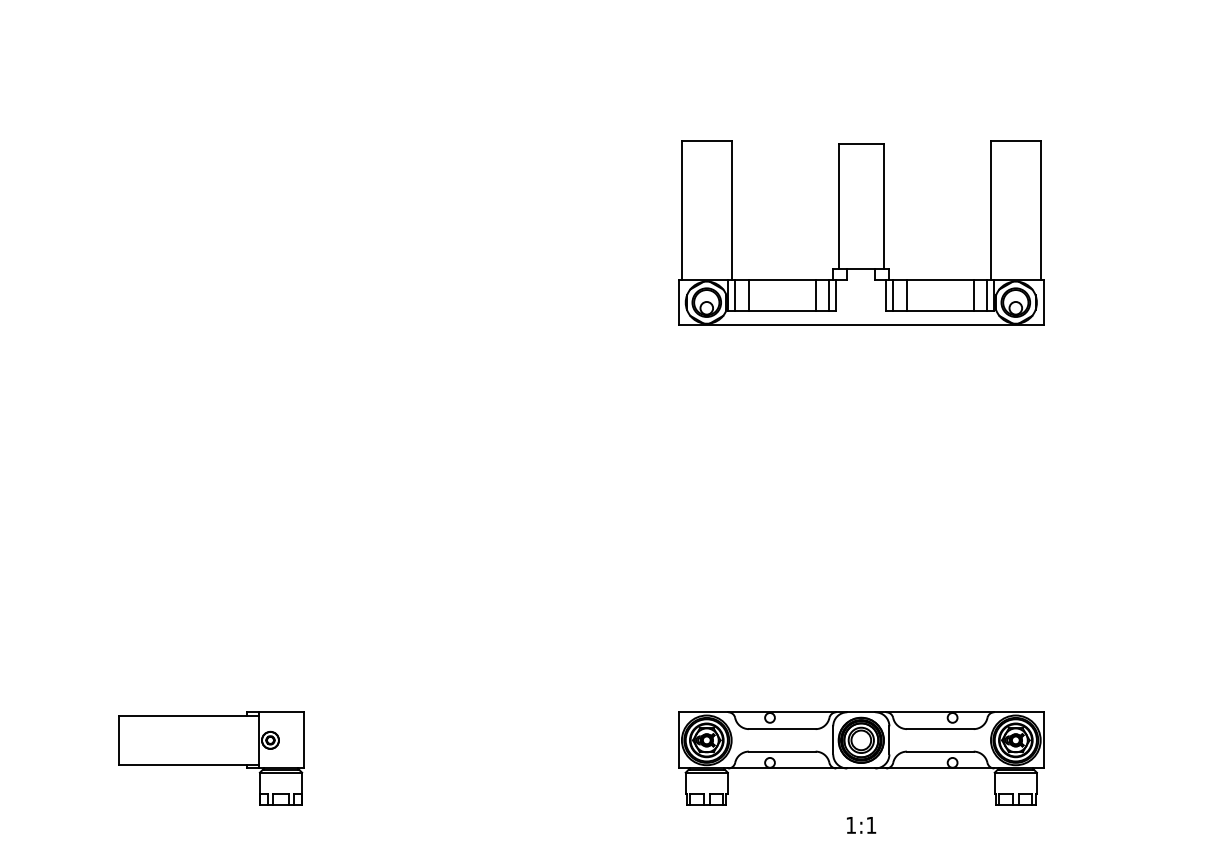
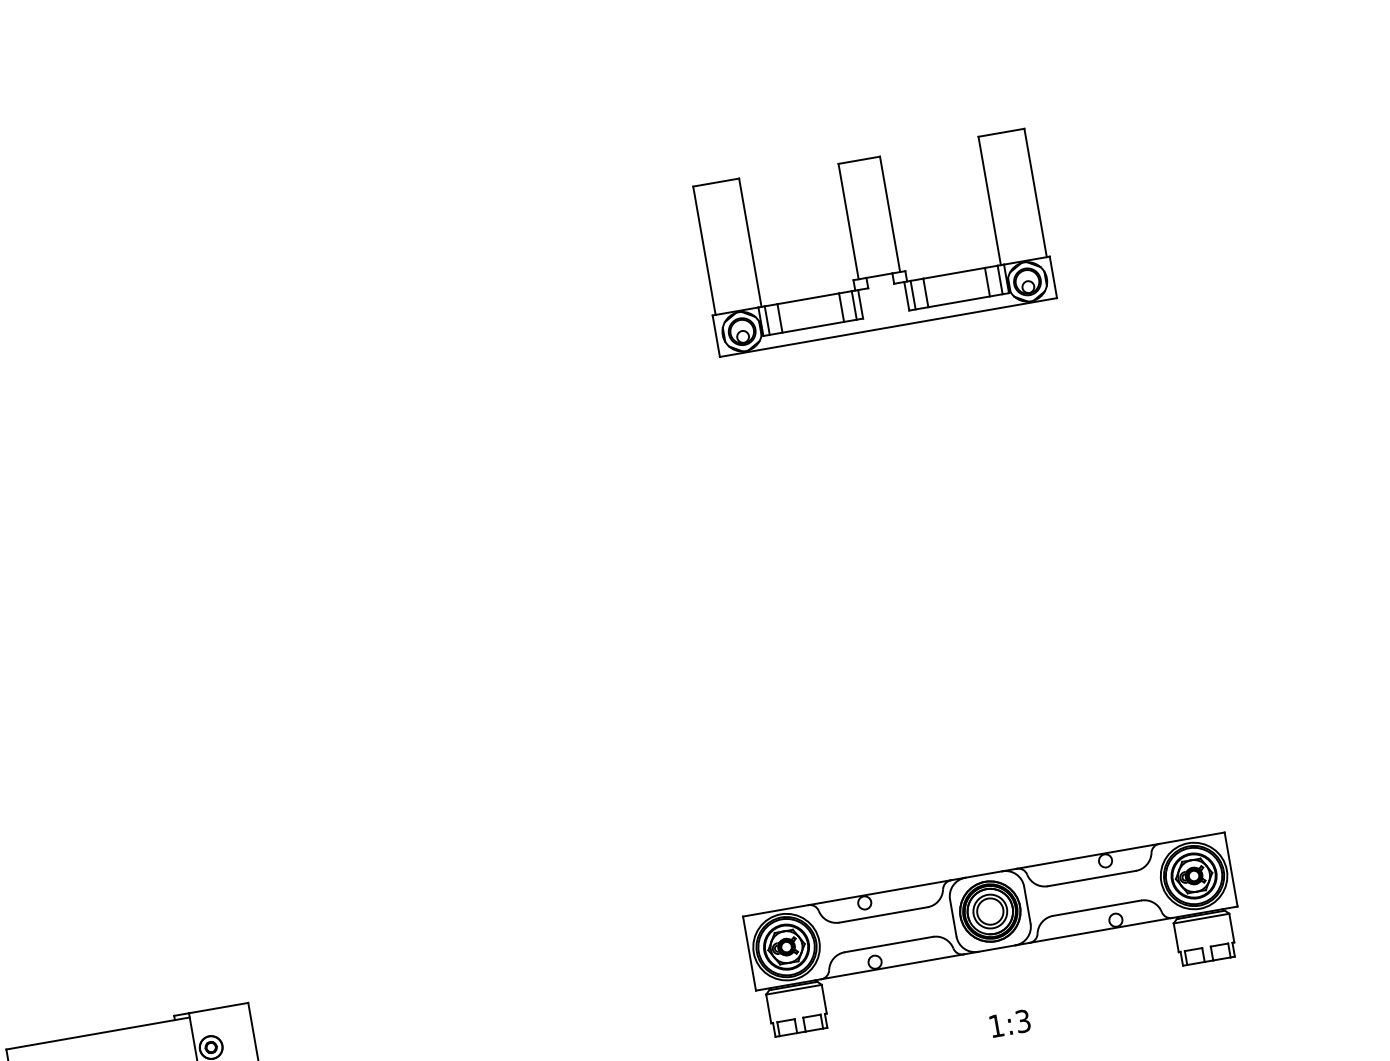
part: (861, 232) -> (873, 241), size x0.7
text: (871, 825) -> (1023, 1021), 1:1 -> 1:3

